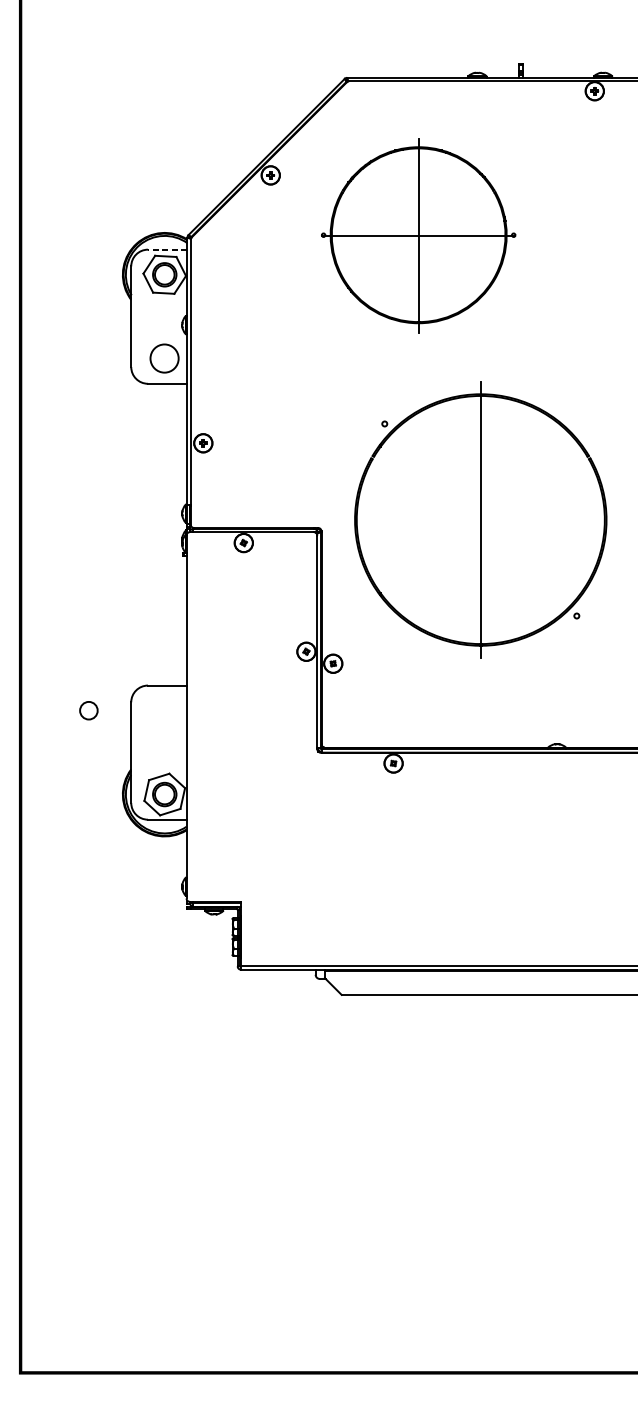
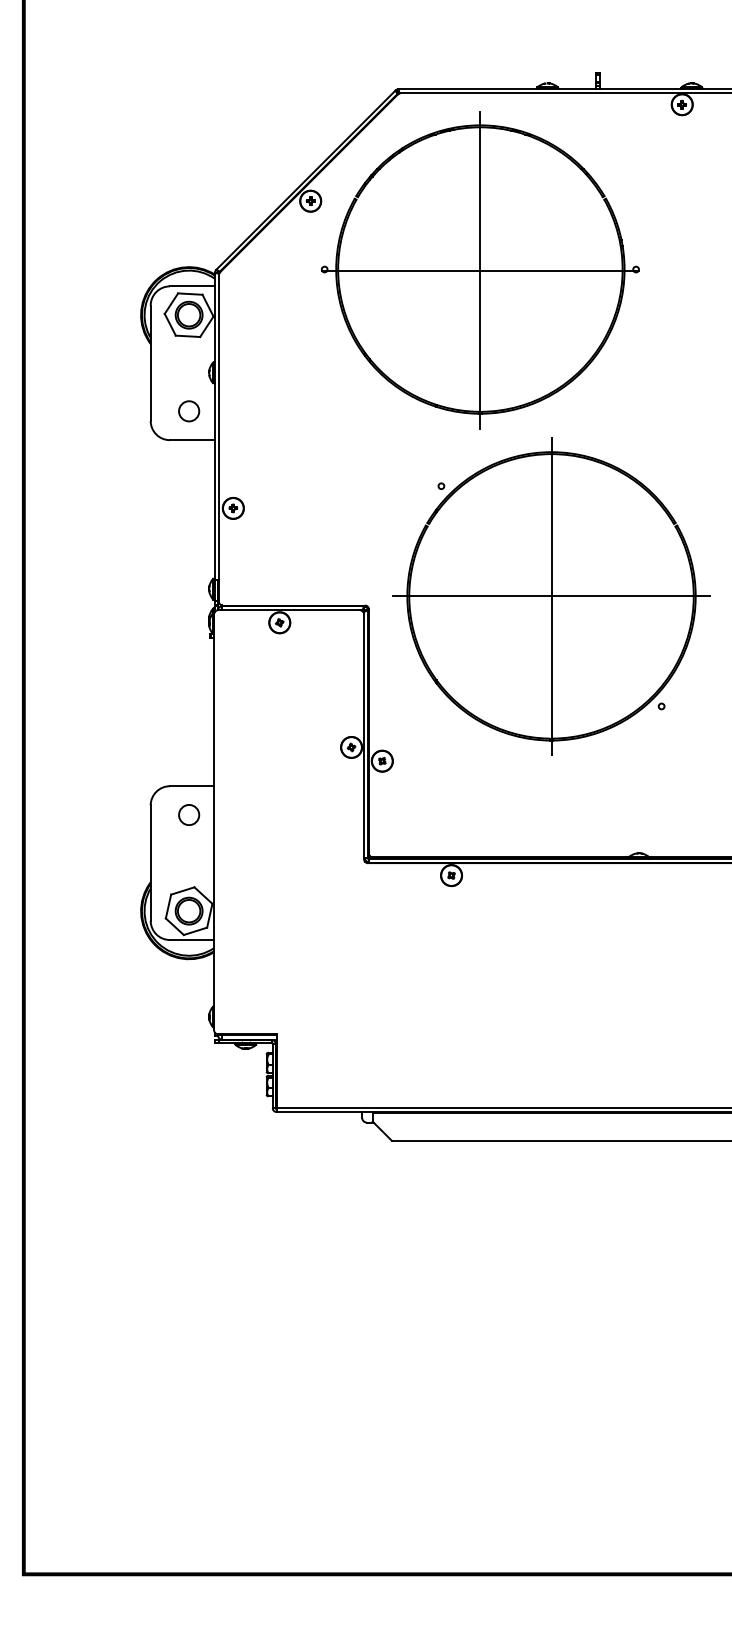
part: (417, 235) -> (479, 270), size x1.43
line: (167, 249) -> (192, 286), dashed -> solid
circle: (165, 358) -> (189, 411), size x0.62
line: (480, 520) -> (551, 596), added
circle: (89, 710) -> (189, 814), moved

